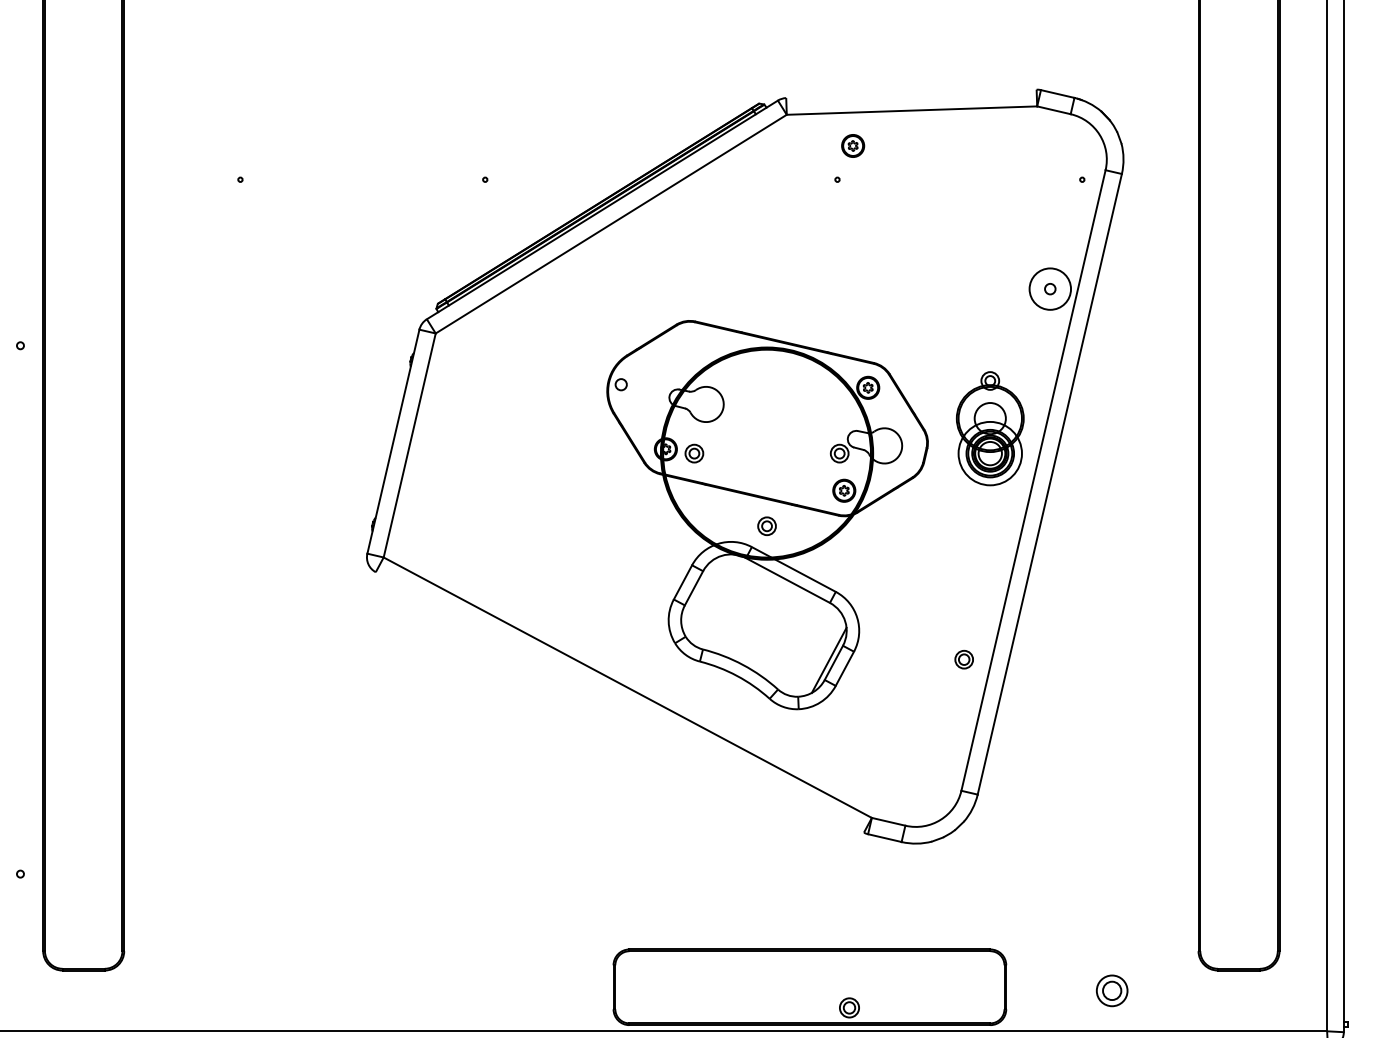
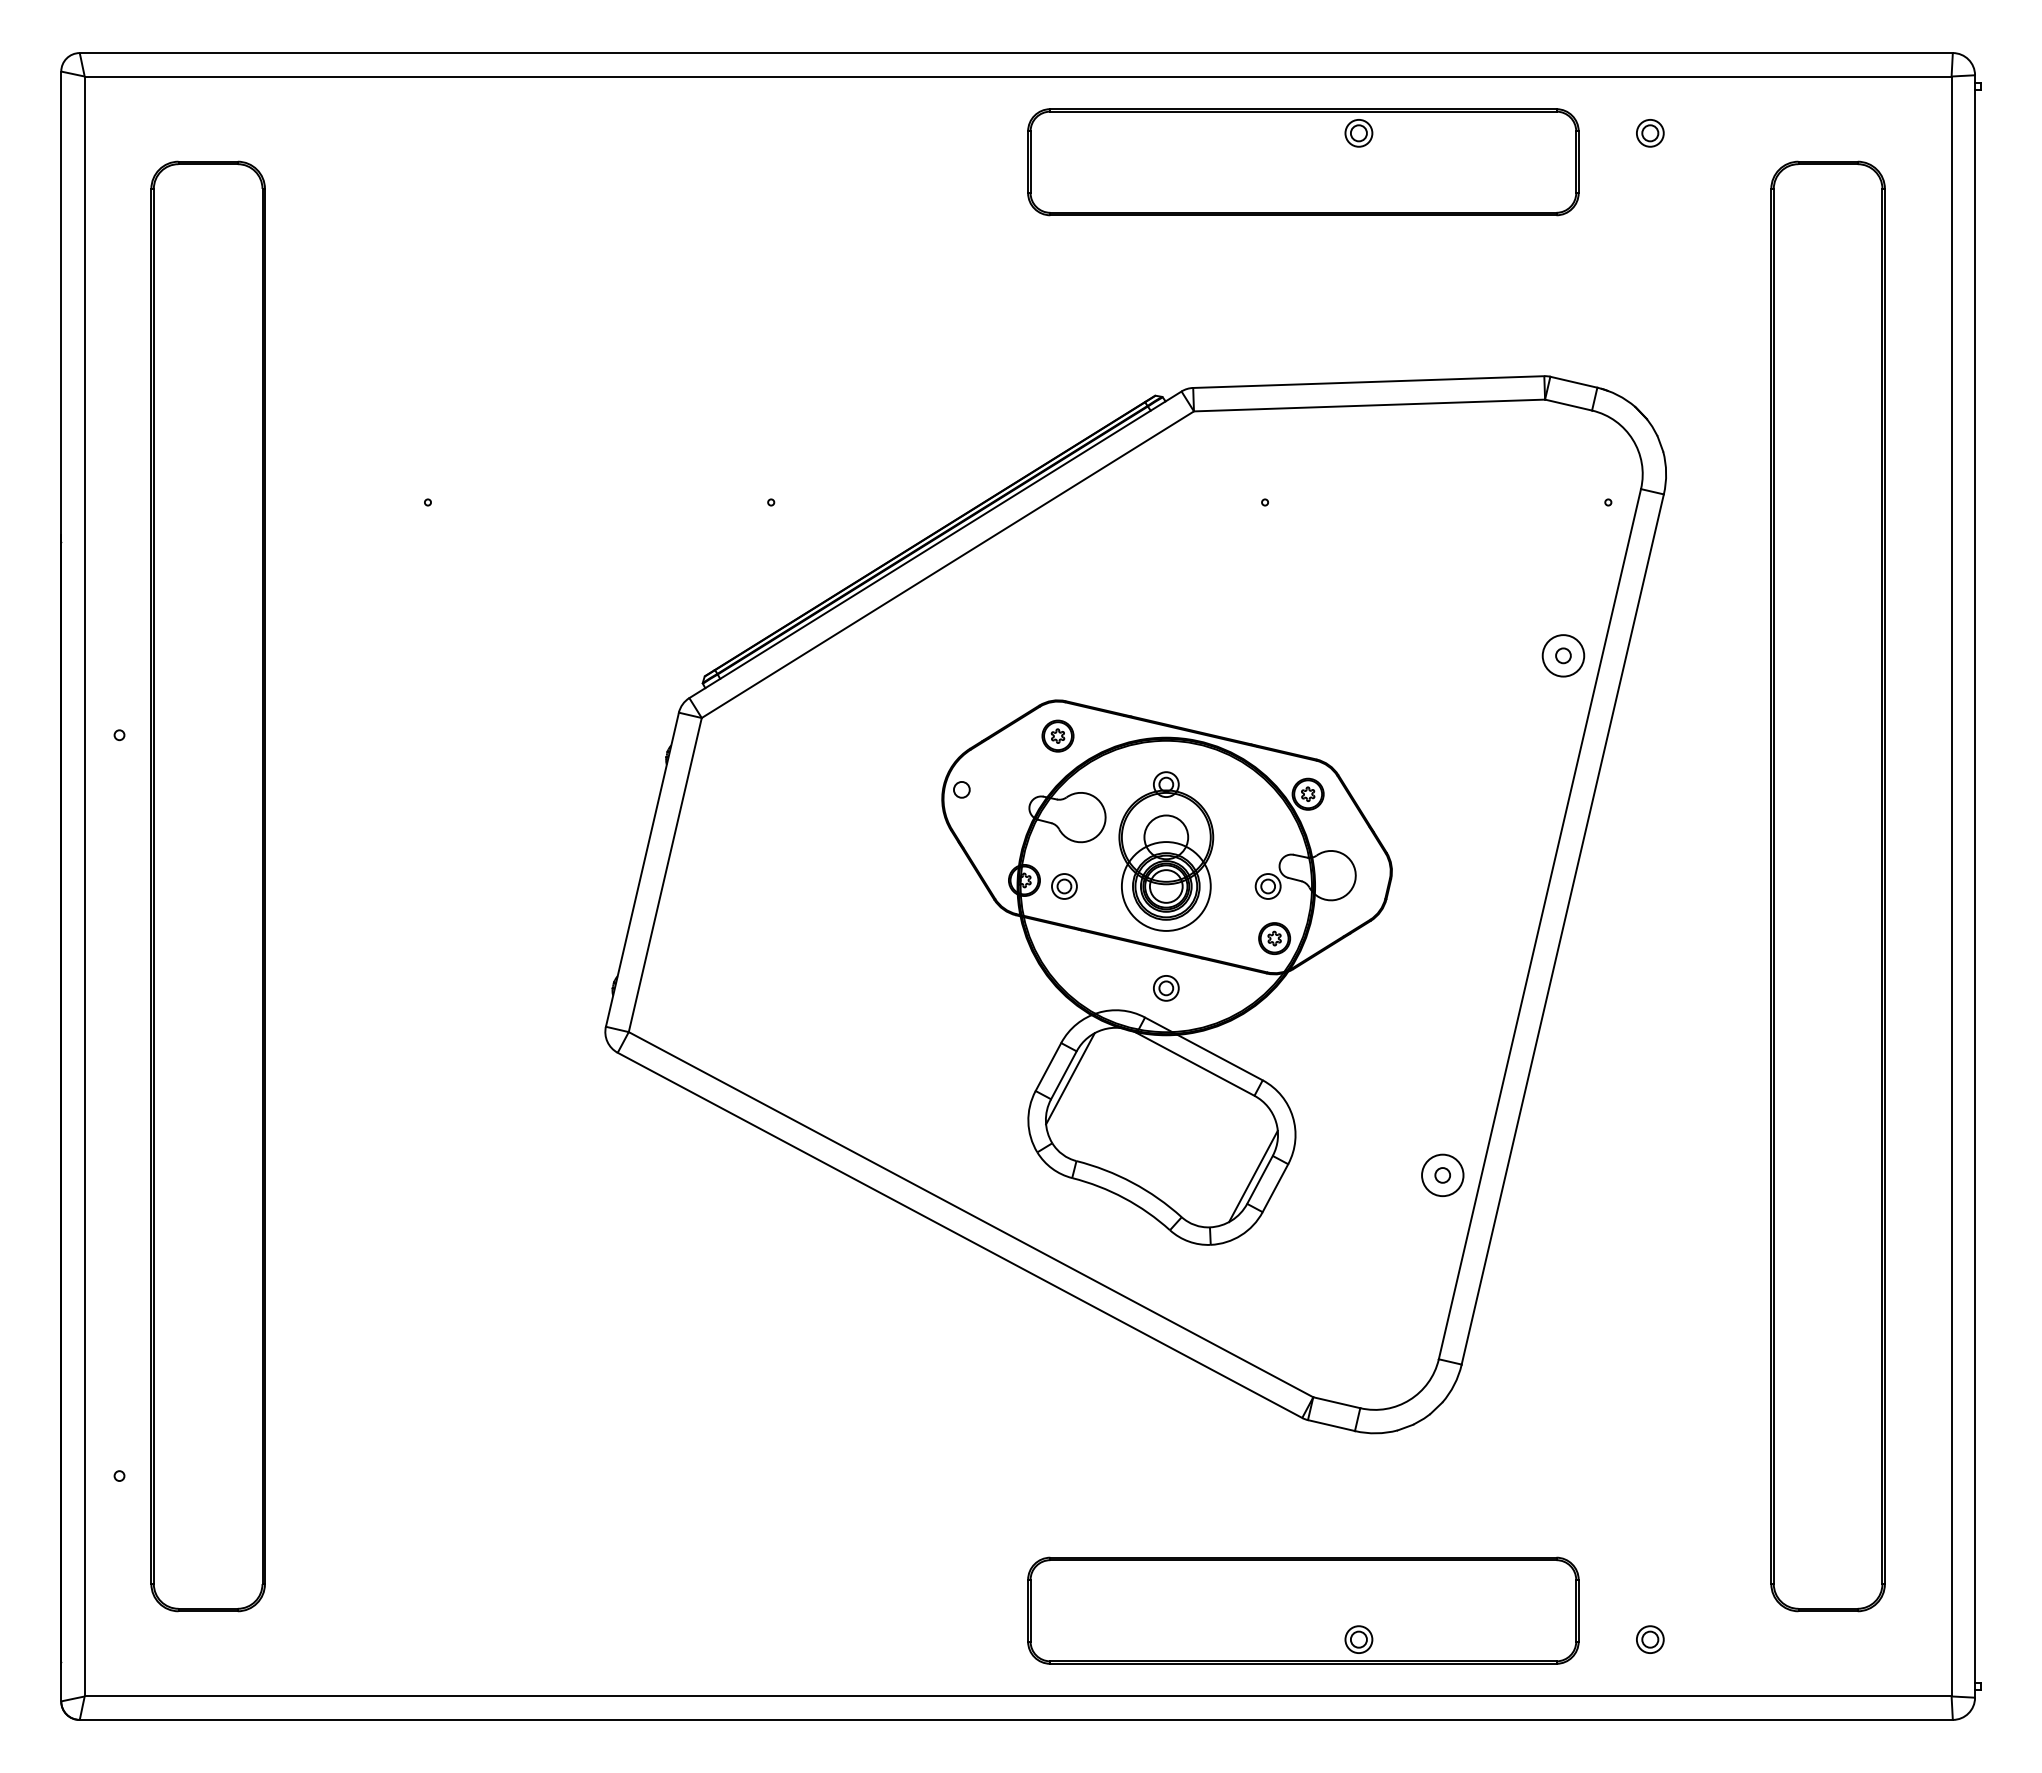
line: (911, 93) -> (1368, 381), added
part: (852, 145) -> (1057, 735), moved
circle: (1050, 288) -> (1563, 655), size x0.71
part: (990, 428) -> (1166, 851), moved
line: (698, 590) -> (1070, 1078), added
circle: (964, 659) -> (1442, 1175), size x1.67
line: (619, 701) -> (959, 1234), added
part: (809, 987) -> (1303, 1610), moved
part: (1112, 990) -> (1650, 1639), size x0.62

